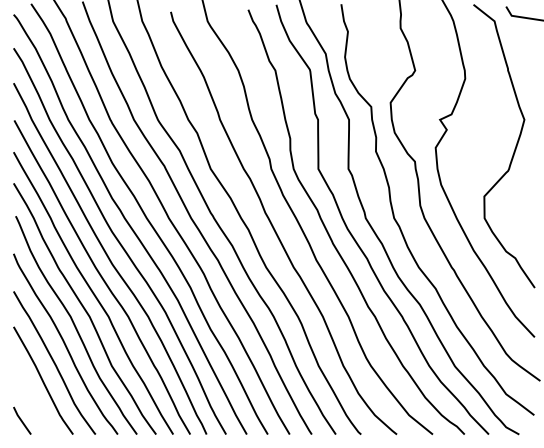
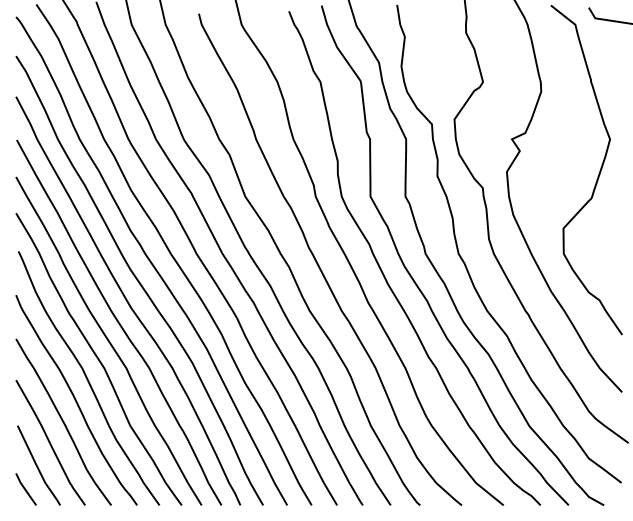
curve: (32, 399) -> (37, 464), added

